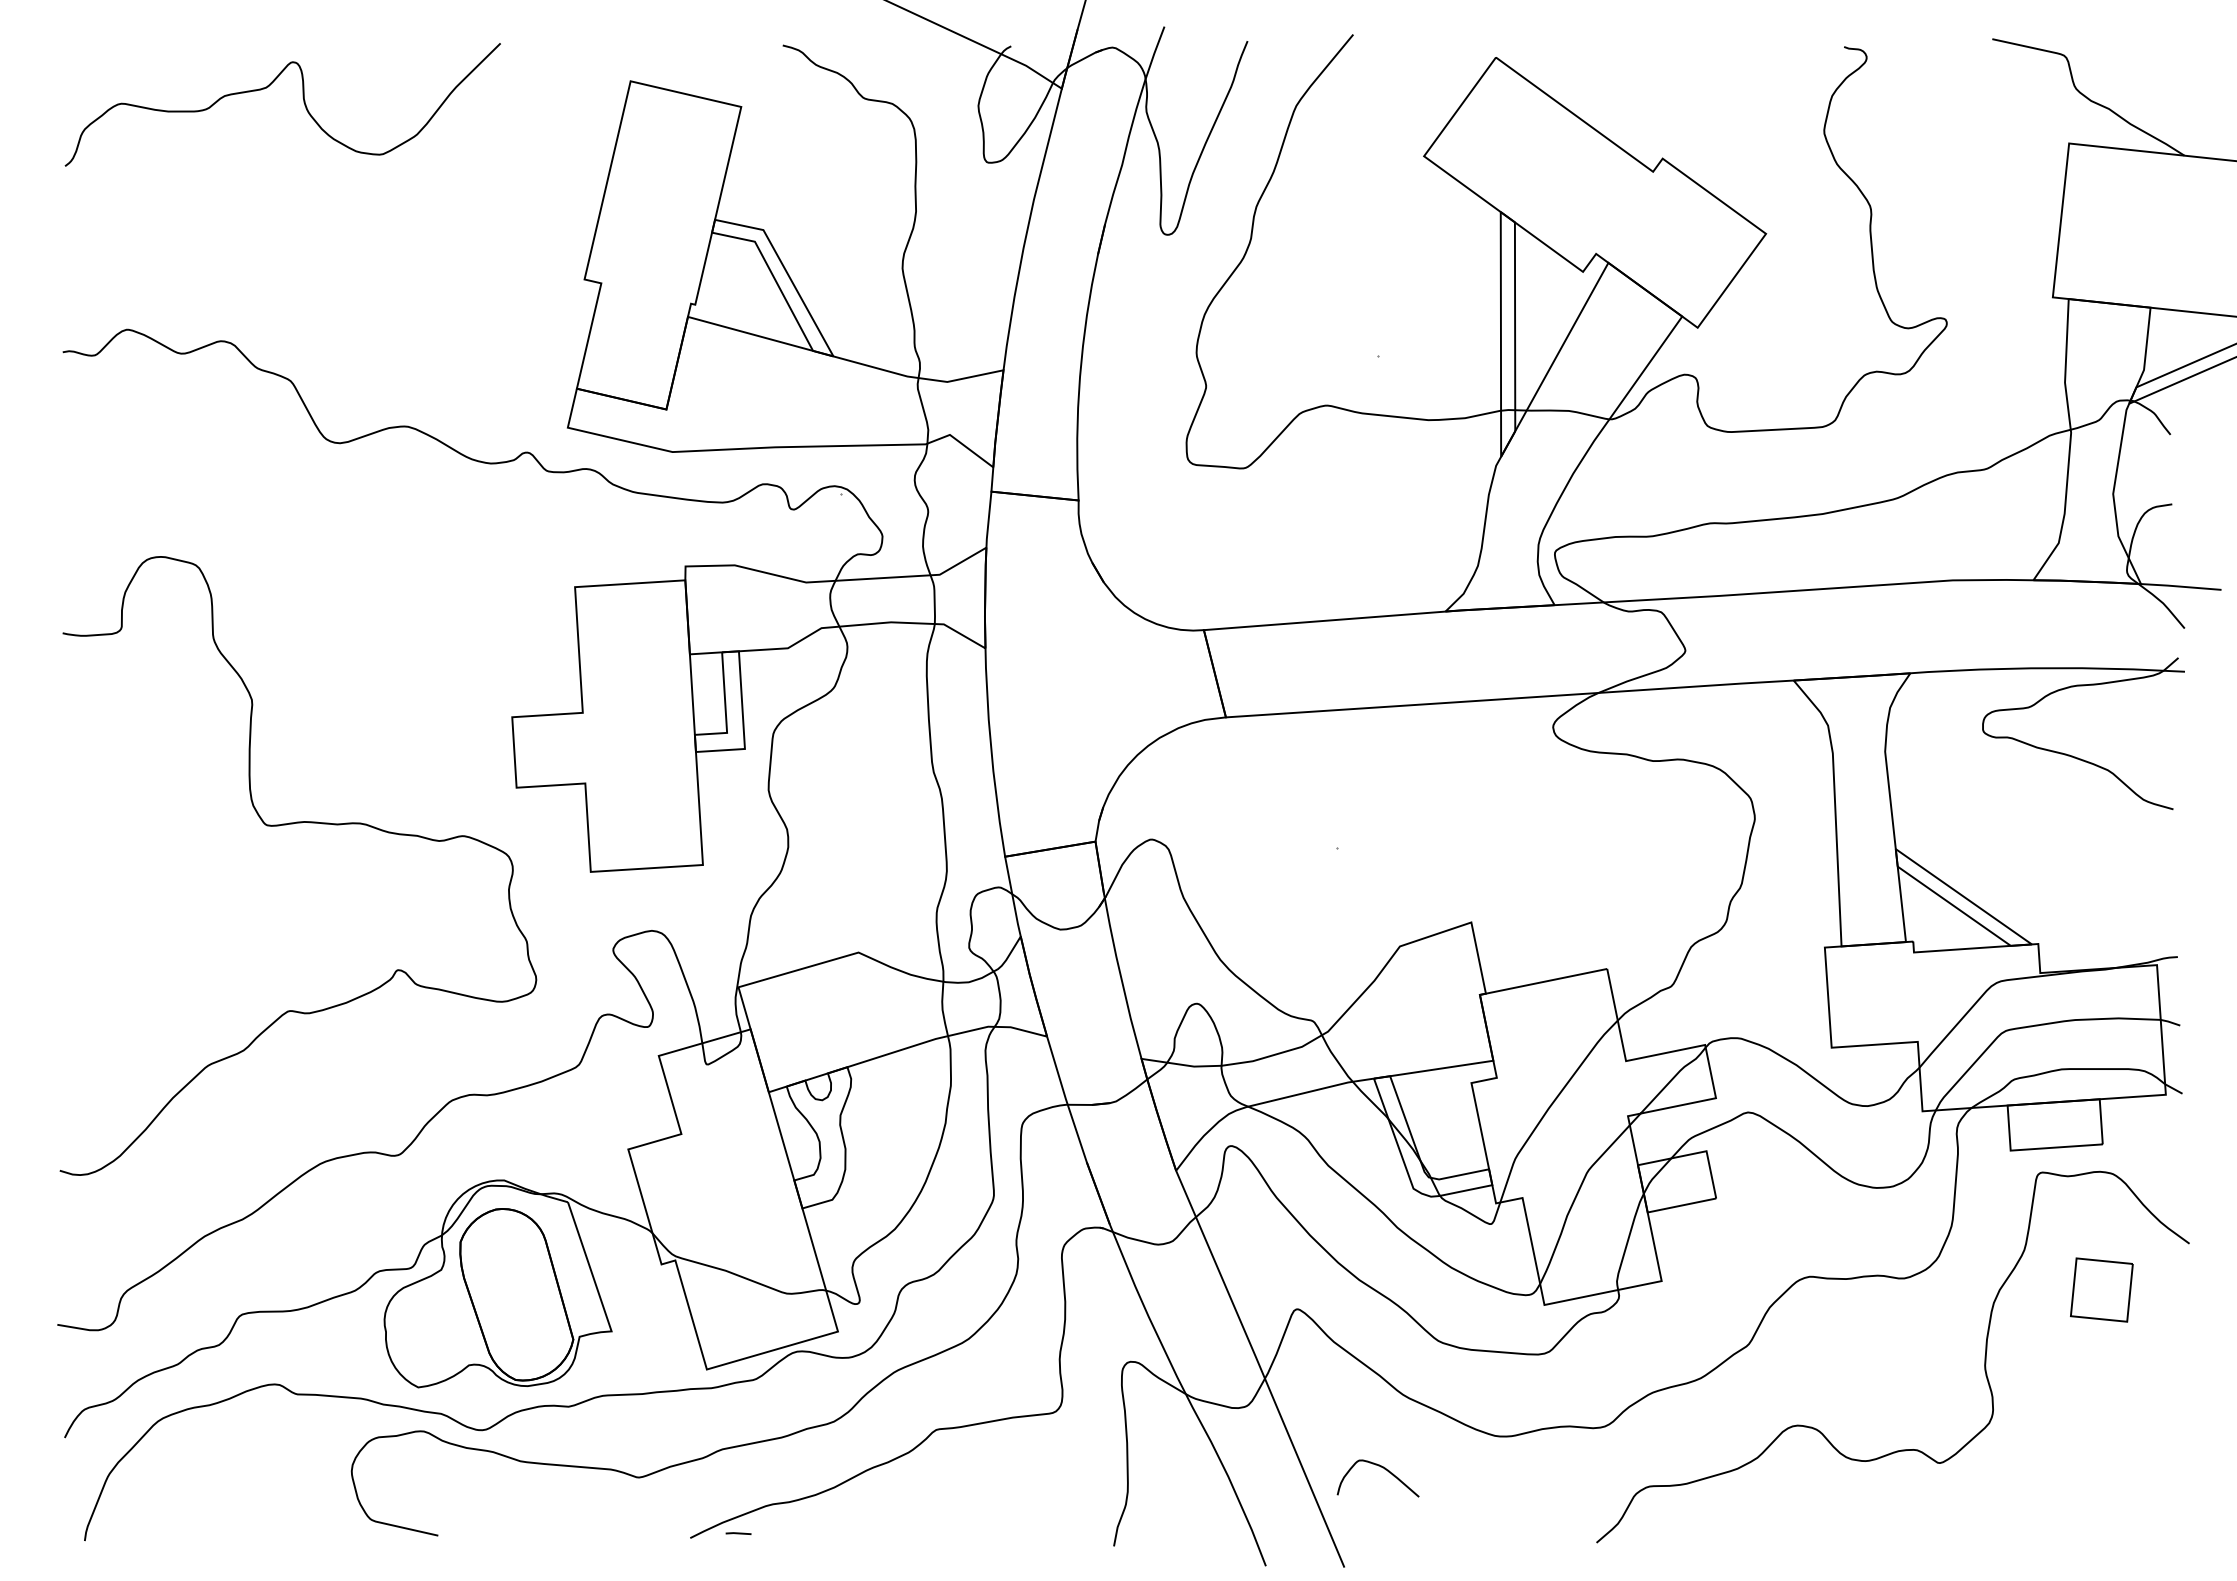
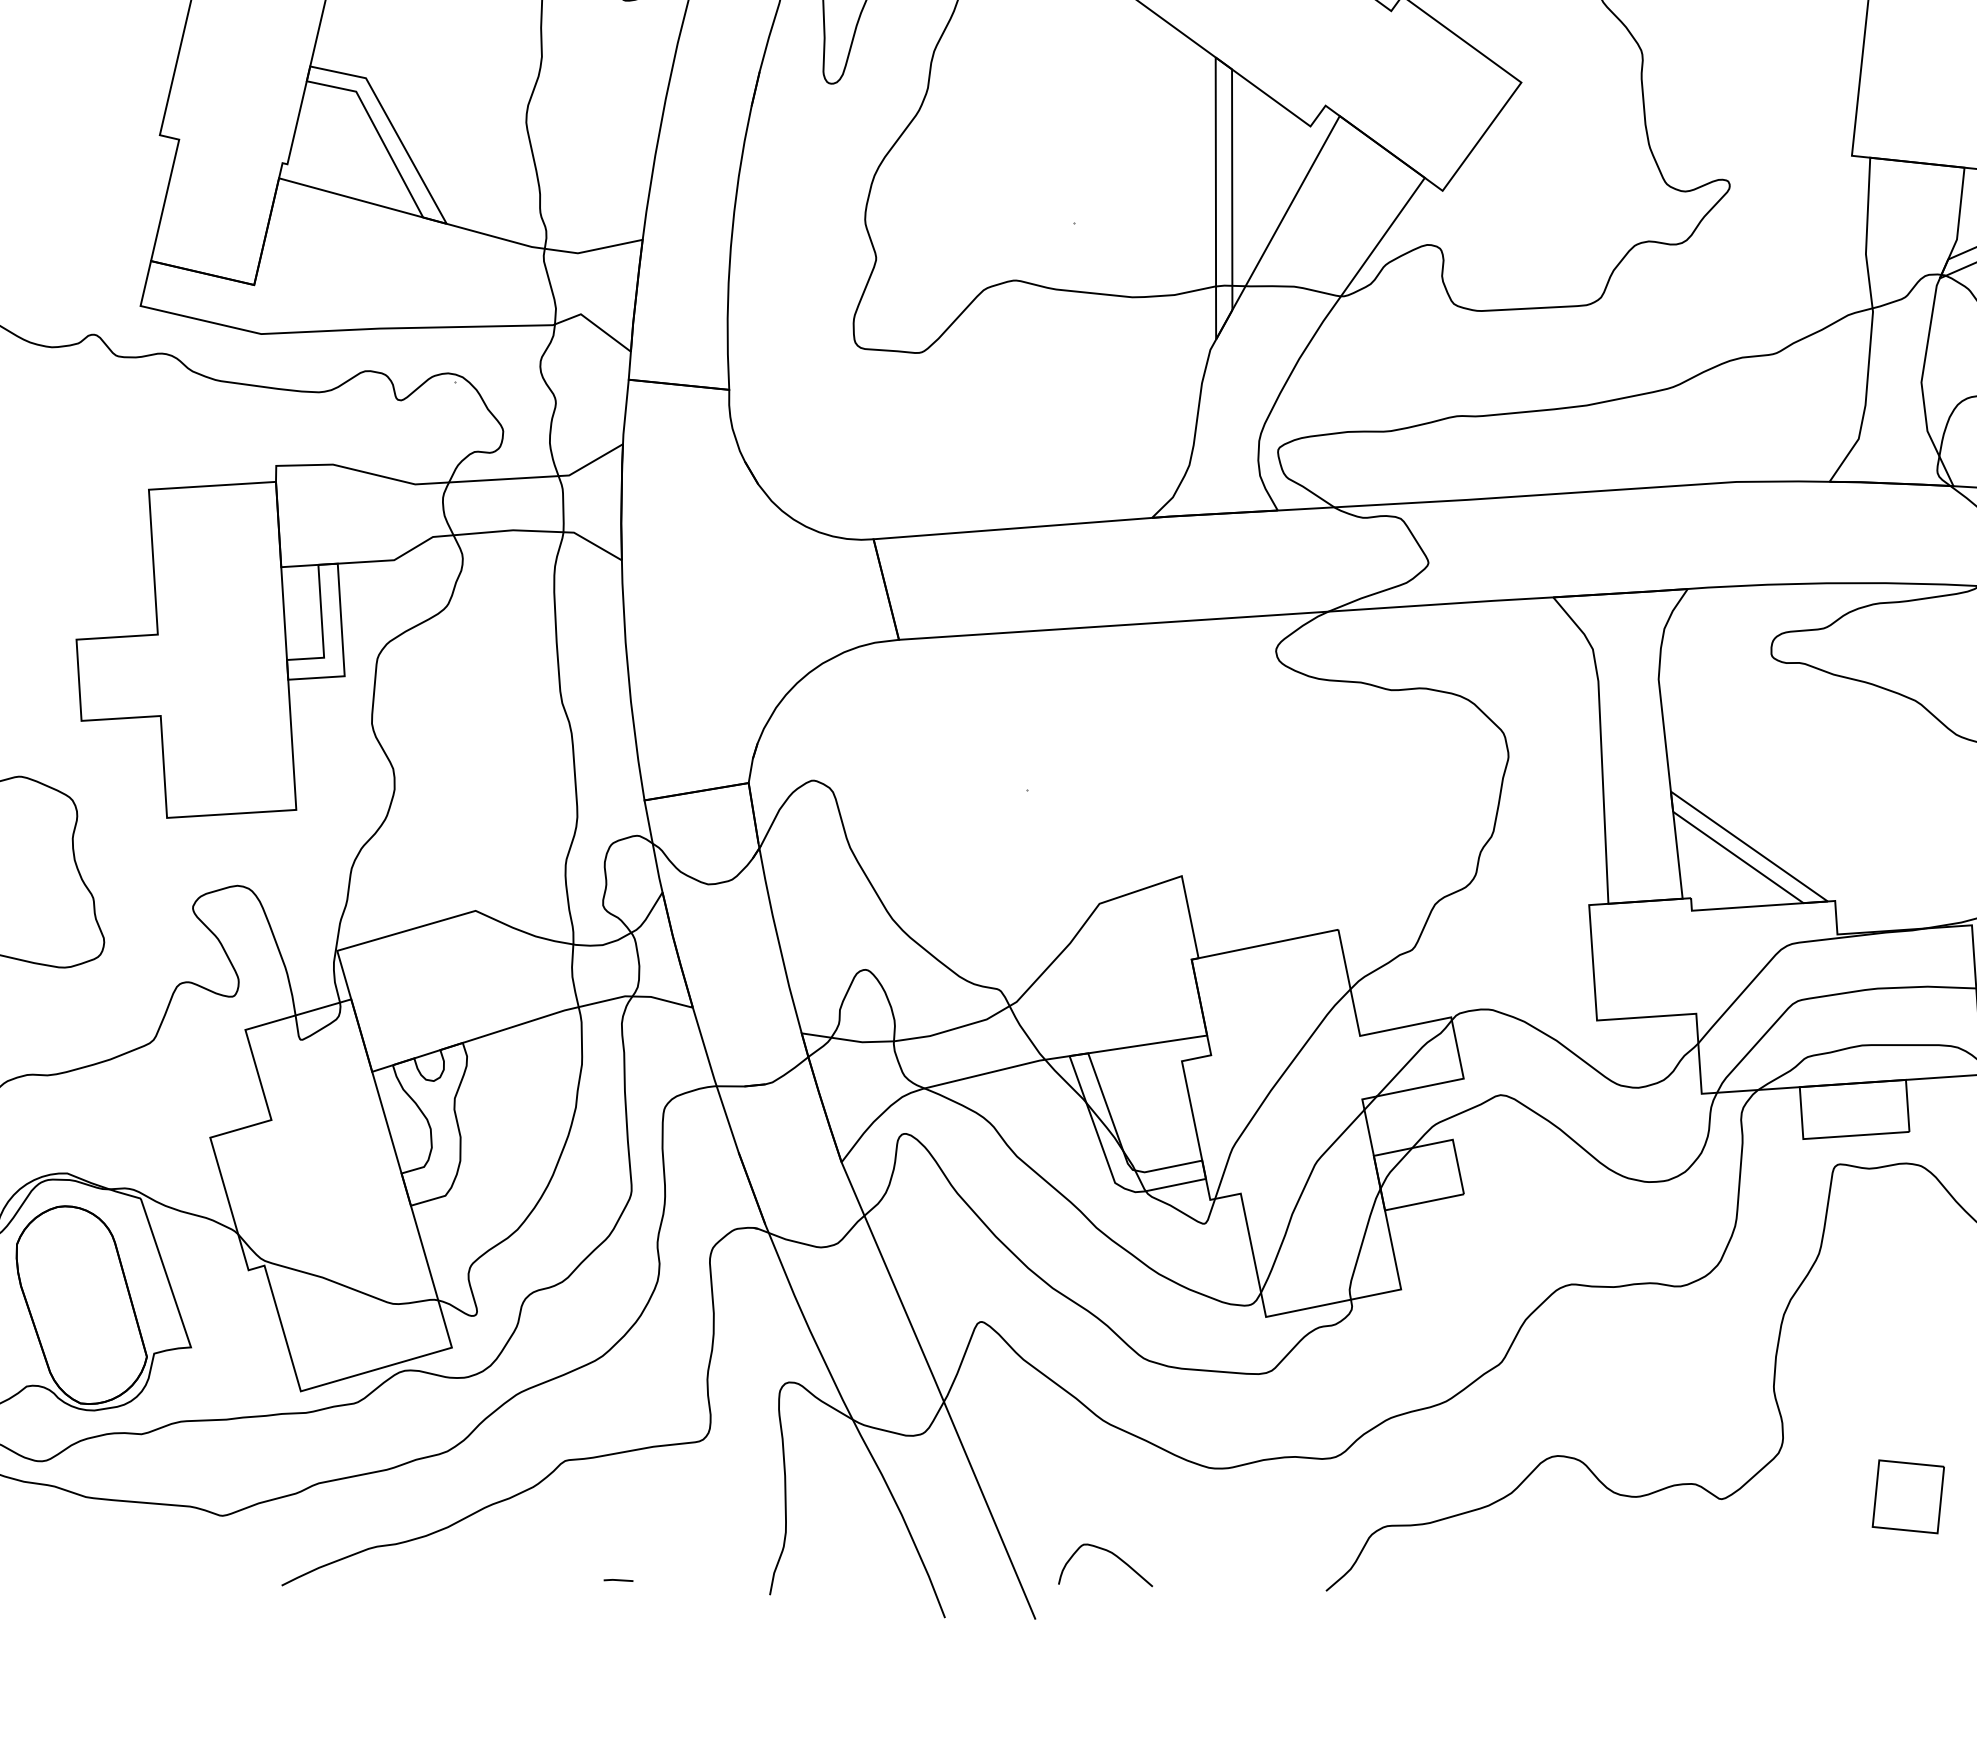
part: (2101, 1289) -> (1907, 1496), moved
curve: (1382, 1468) -> (1110, 1553), moved
line: (738, 1533) -> (618, 1580), moved

